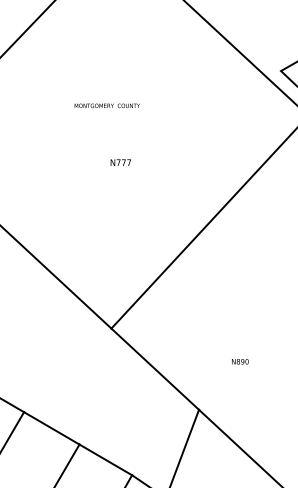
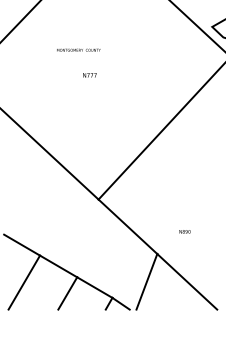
text: (106, 104) -> (78, 49), moved
text: (120, 162) -> (89, 75), moved
text: (239, 361) -> (184, 231), moved

